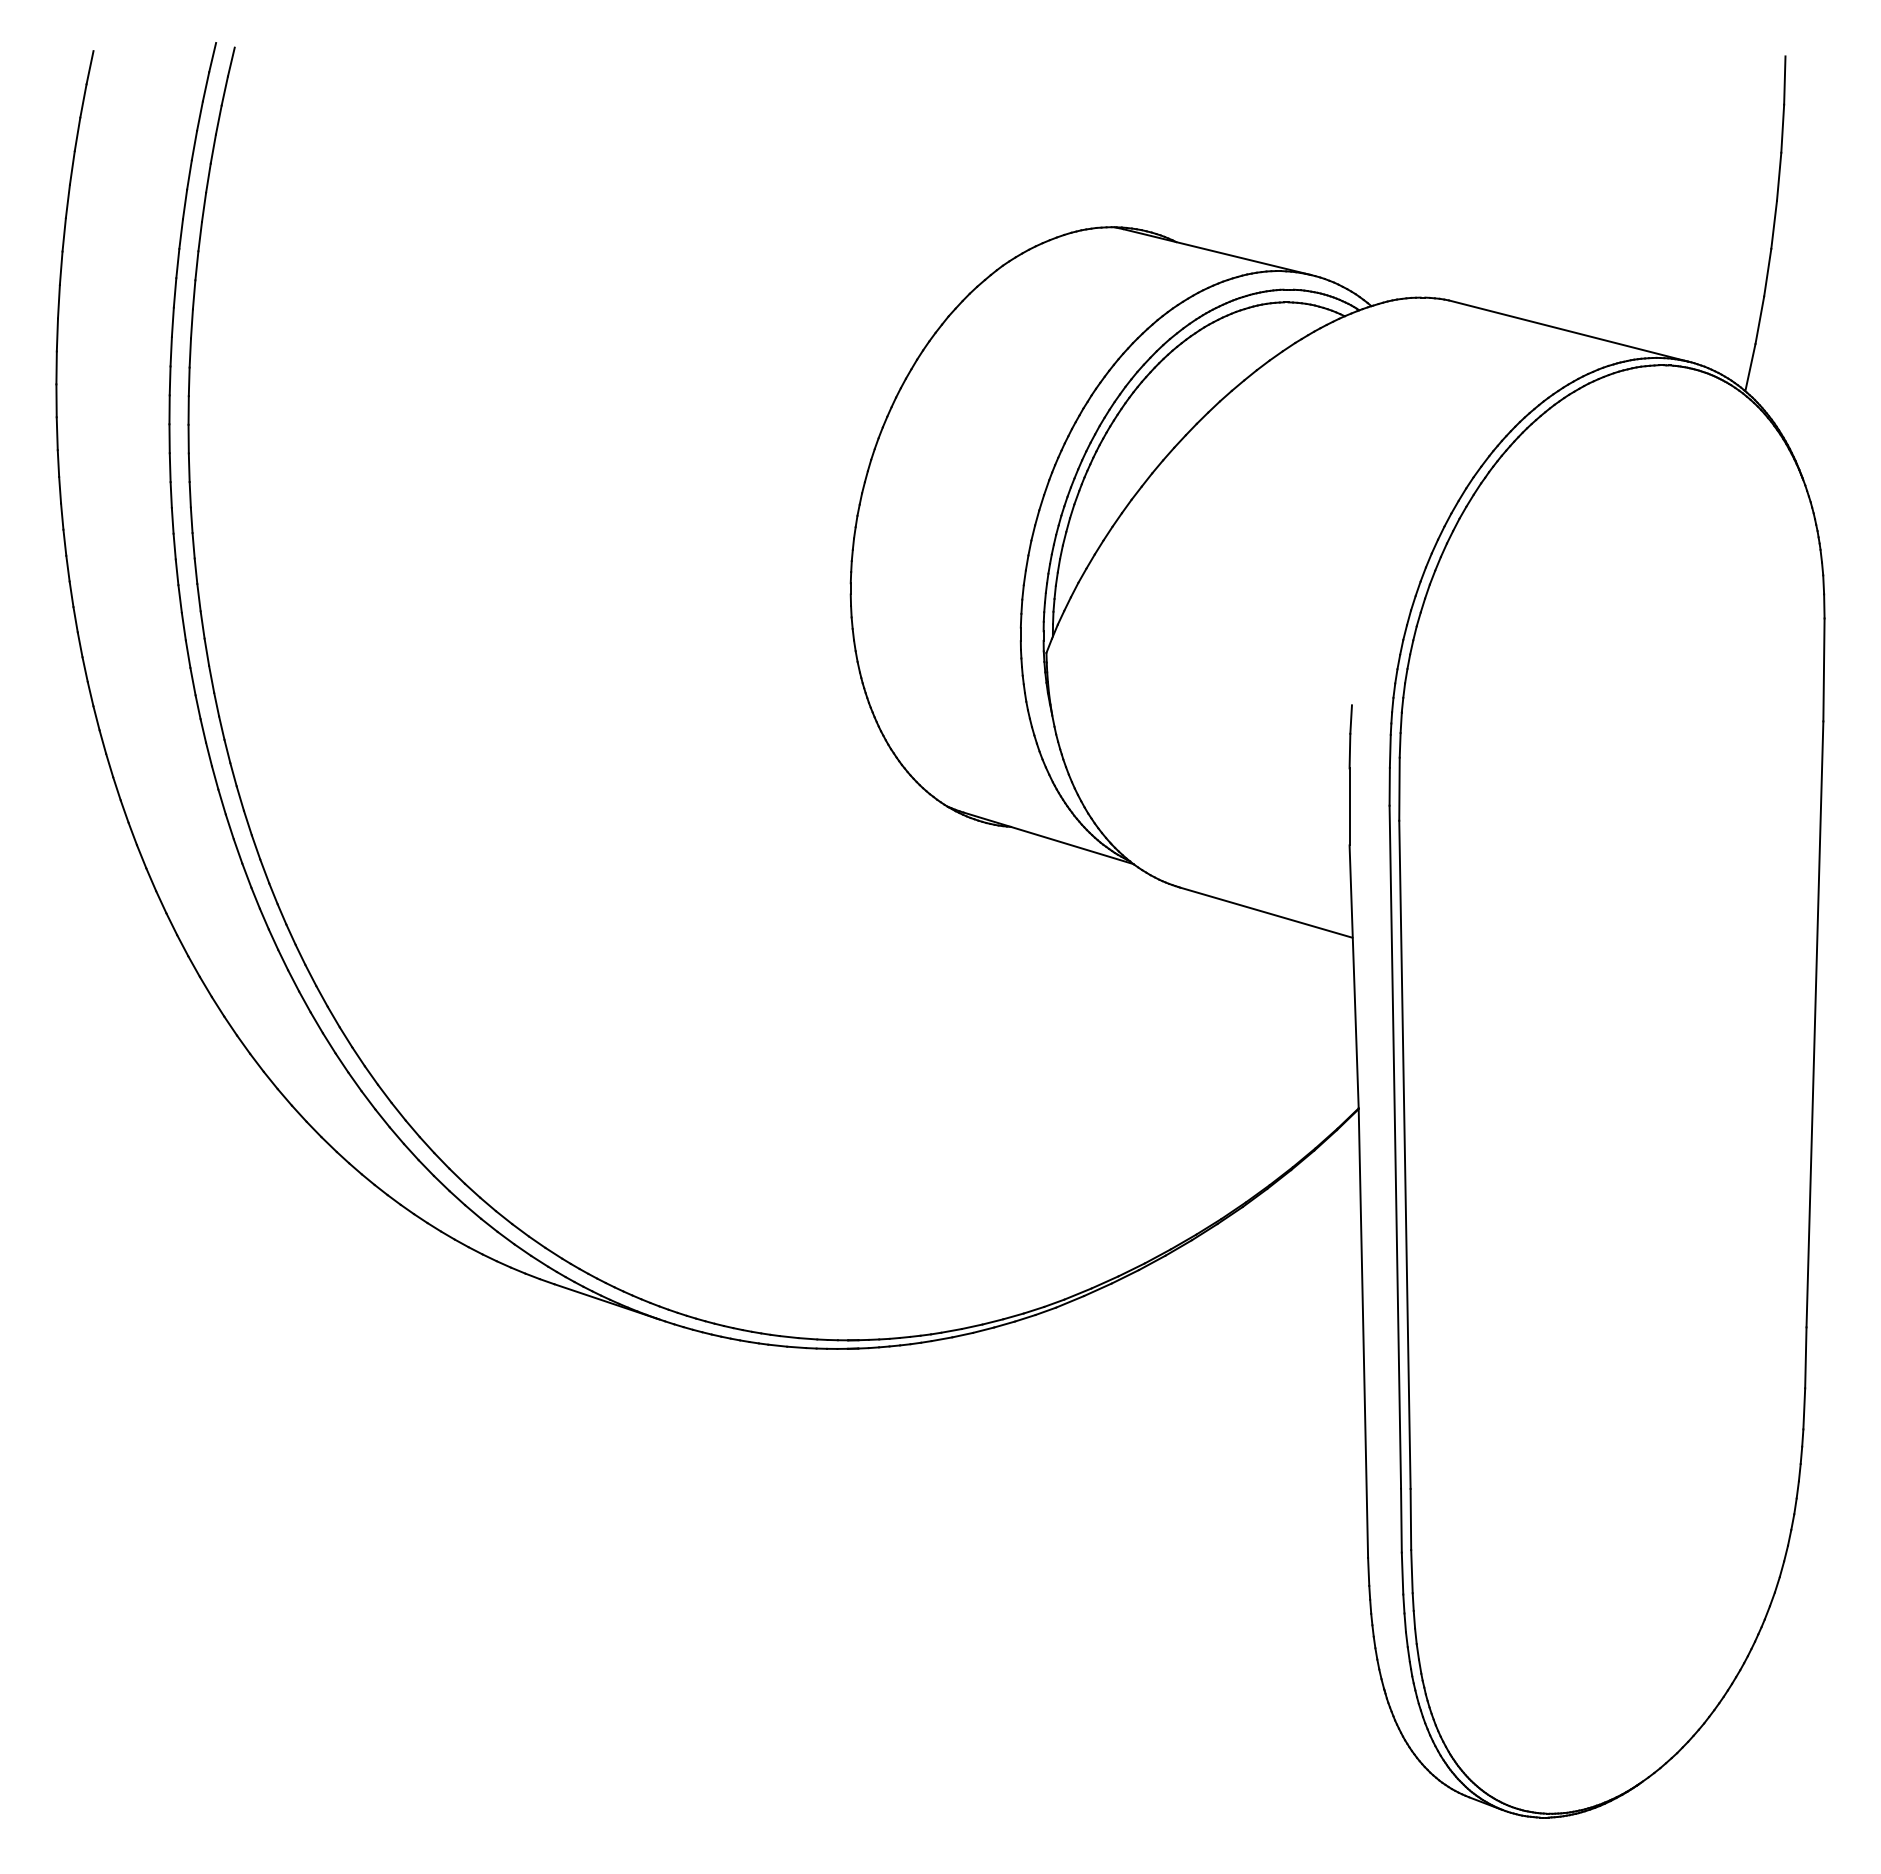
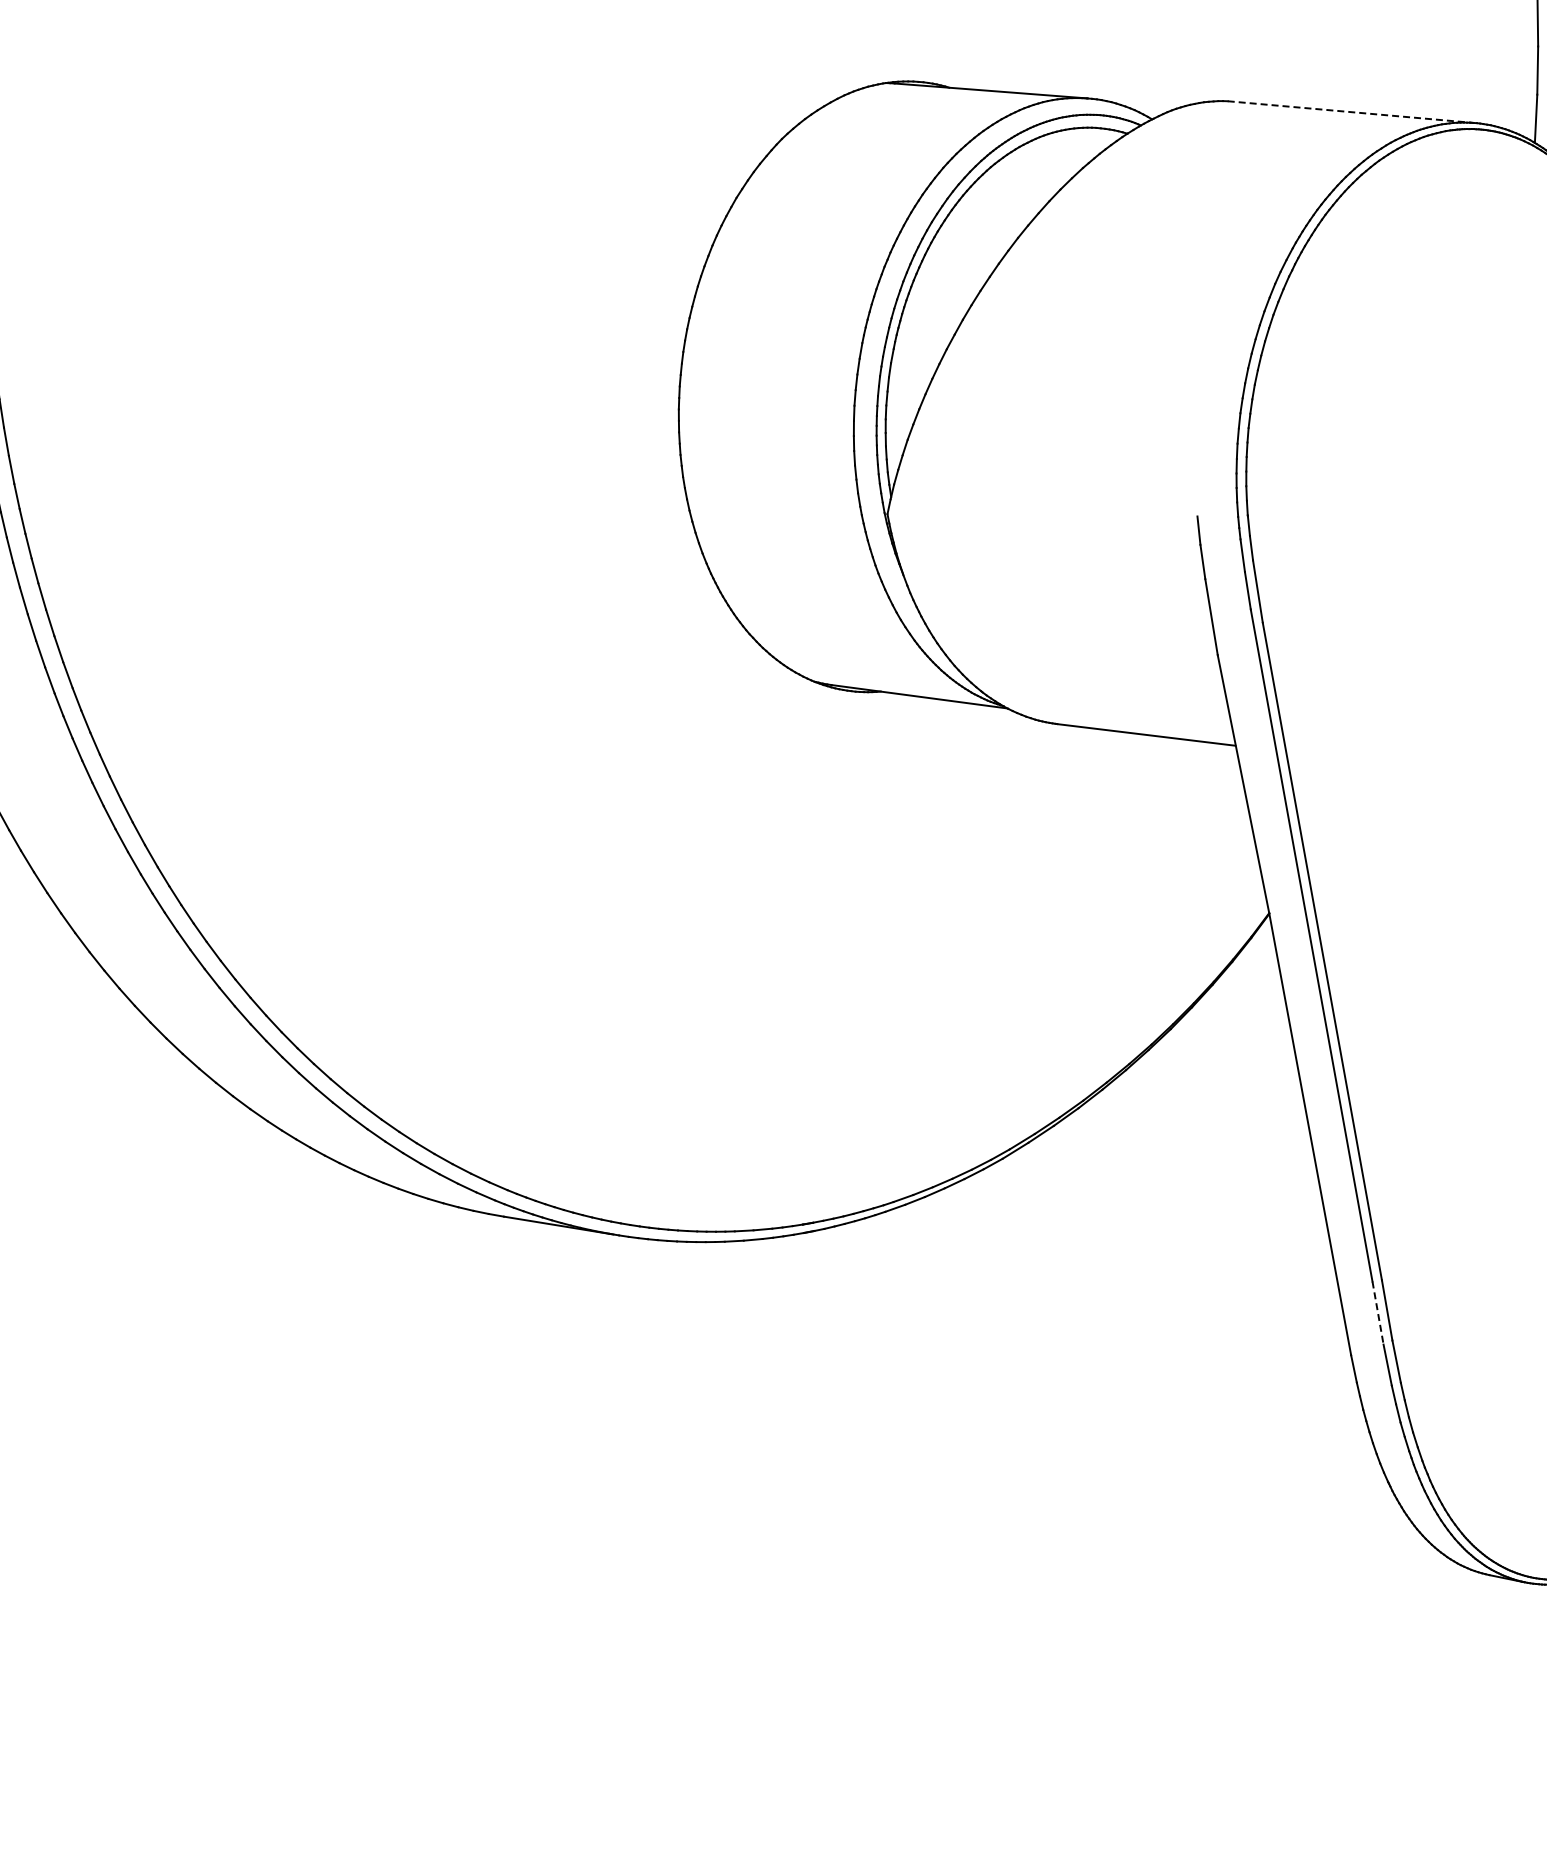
line: (1569, 331) -> (1351, 112), solid -> dashed
line: (1401, 1521) -> (1378, 1313), solid -> dashed

